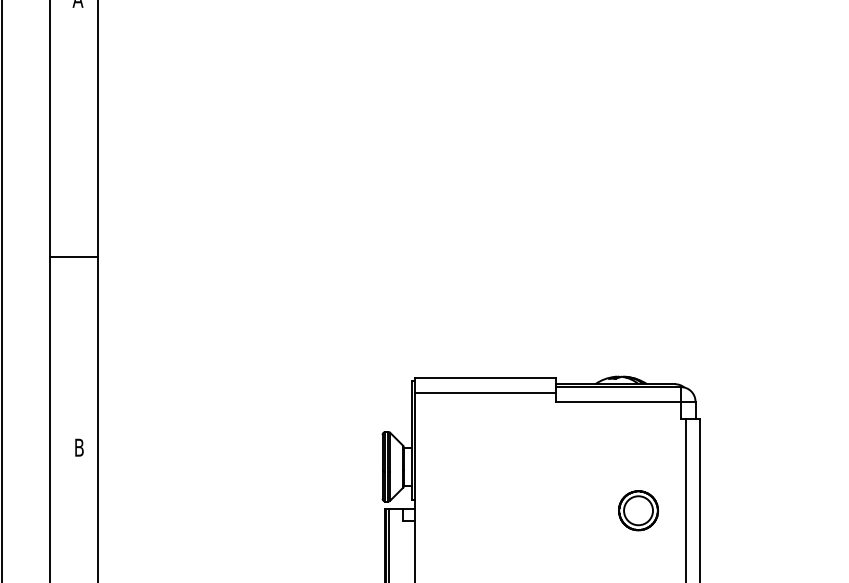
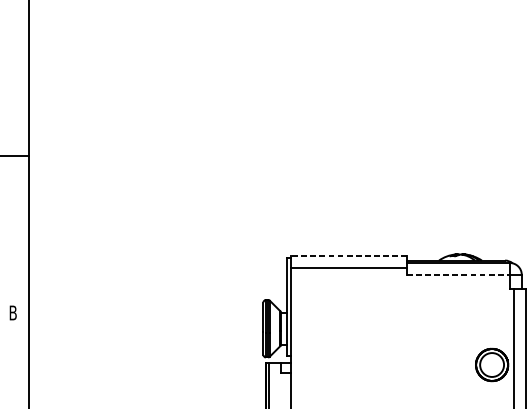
line: (485, 378) -> (348, 255), solid -> dashed
line: (619, 401) -> (459, 274), solid -> dashed
part: (638, 510) -> (492, 364), moved

